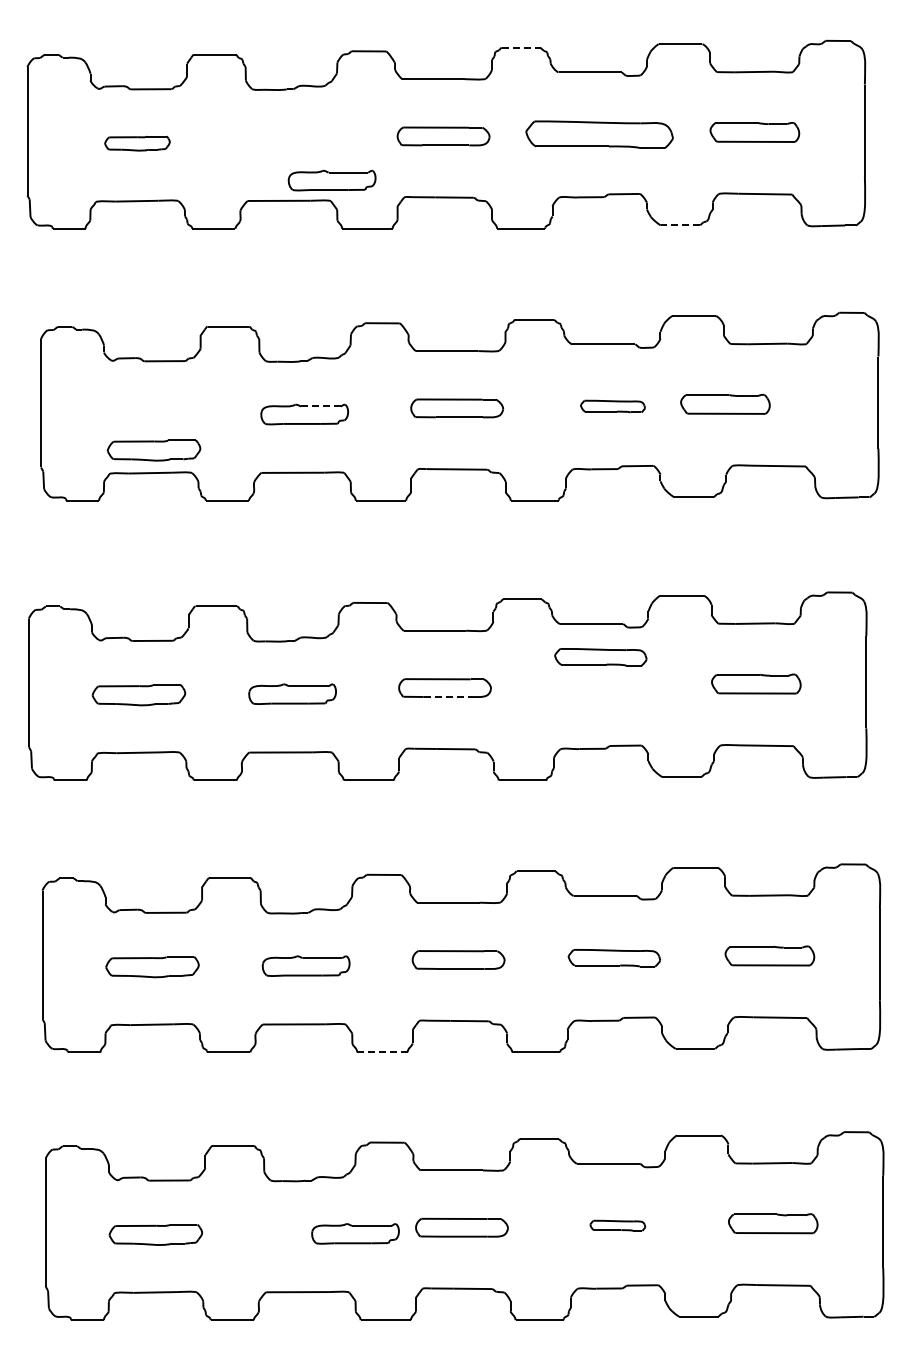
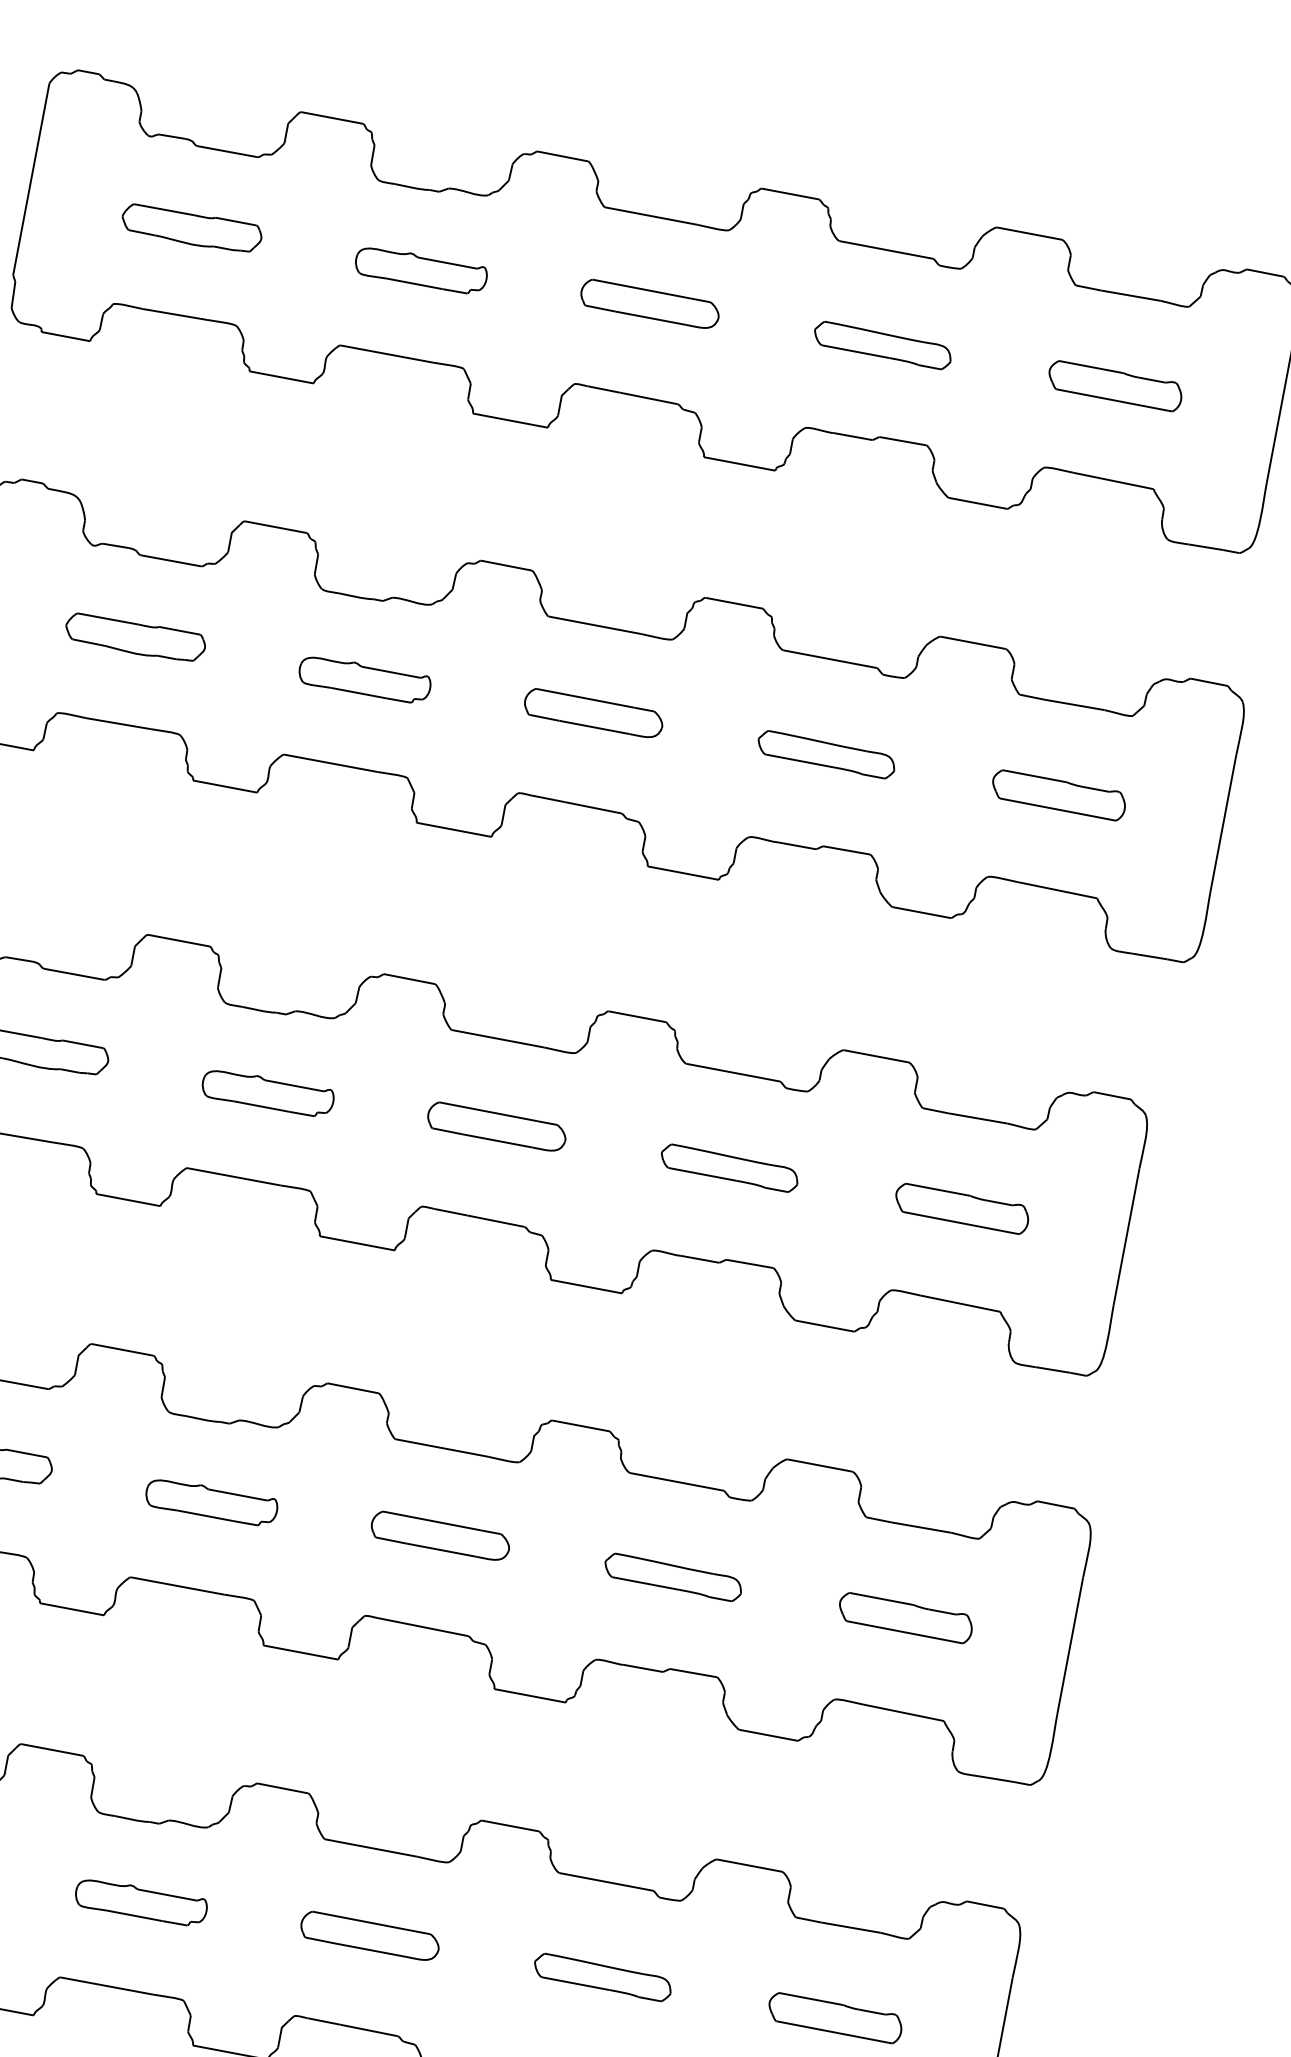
line: (521, 47) -> (791, 193), dashed -> solid
part: (598, 134) -> (881, 345), size x0.62
part: (137, 143) -> (191, 228), size x1.43
part: (331, 180) -> (420, 270), moved
line: (680, 225) -> (978, 503), dashed -> solid
part: (725, 403) -> (1059, 793), moved
line: (320, 406) -> (390, 672), dashed -> solid
part: (612, 406) -> (825, 754), size x1.43
part: (153, 450) -> (134, 637), moved
part: (600, 657) -> (729, 1168), moved
line: (447, 697) -> (497, 1141), dashed -> solid
line: (381, 1052) -> (299, 1652), dashed -> solid
part: (617, 1225) -> (602, 1976), size x1.67
part: (355, 1233) -> (141, 1901), moved

